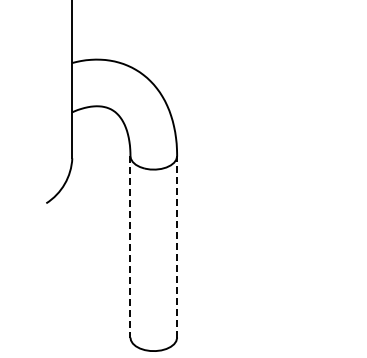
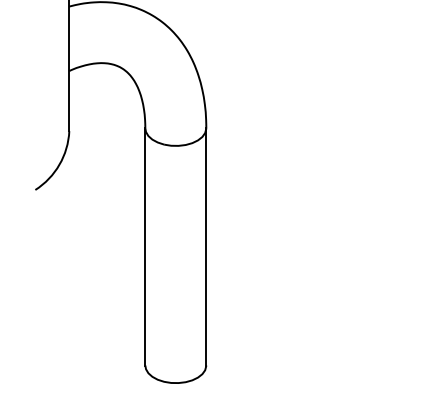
line: (130, 246) -> (145, 246), dashed -> solid
line: (177, 246) -> (206, 246), dashed -> solid

